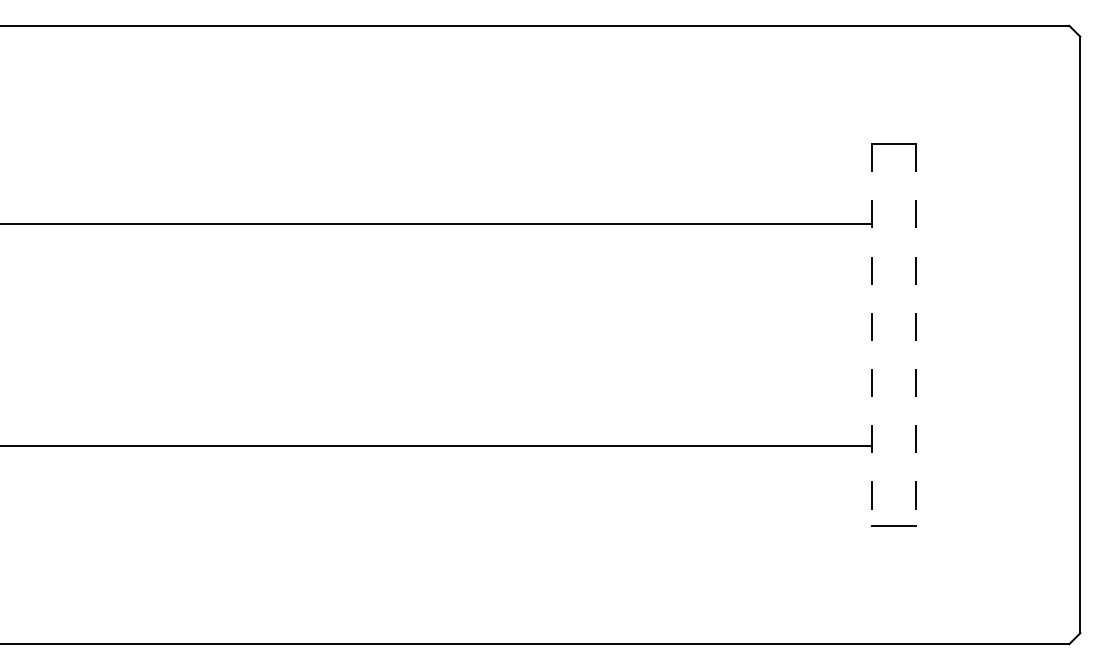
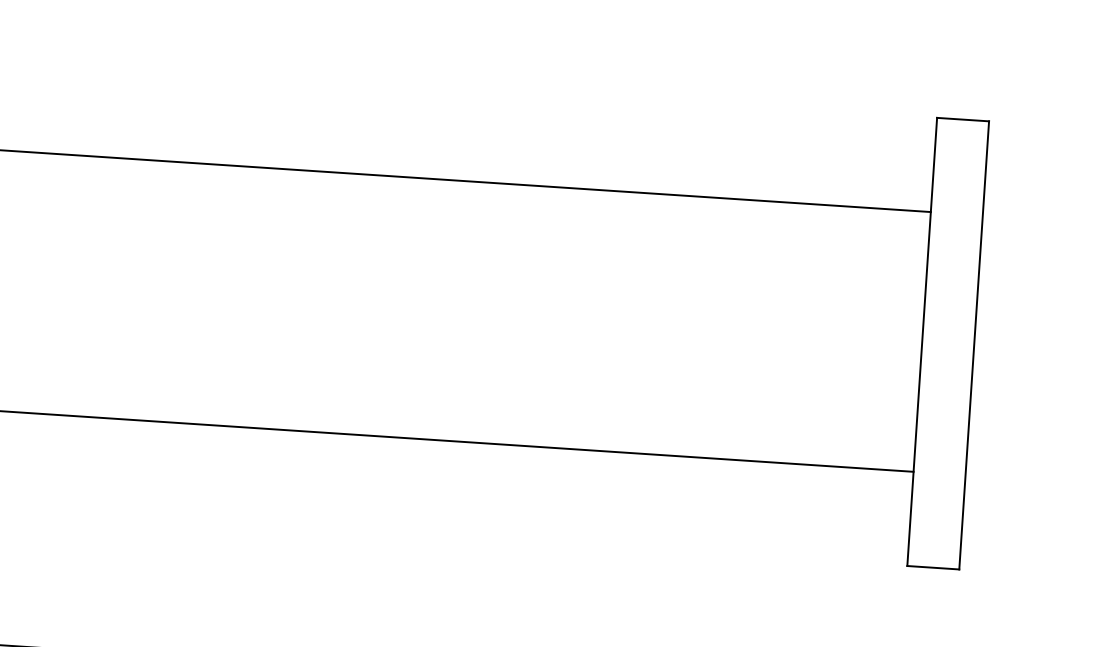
line: (871, 335) -> (921, 342), dashed -> solid
line: (916, 335) -> (974, 346), dashed -> solid

